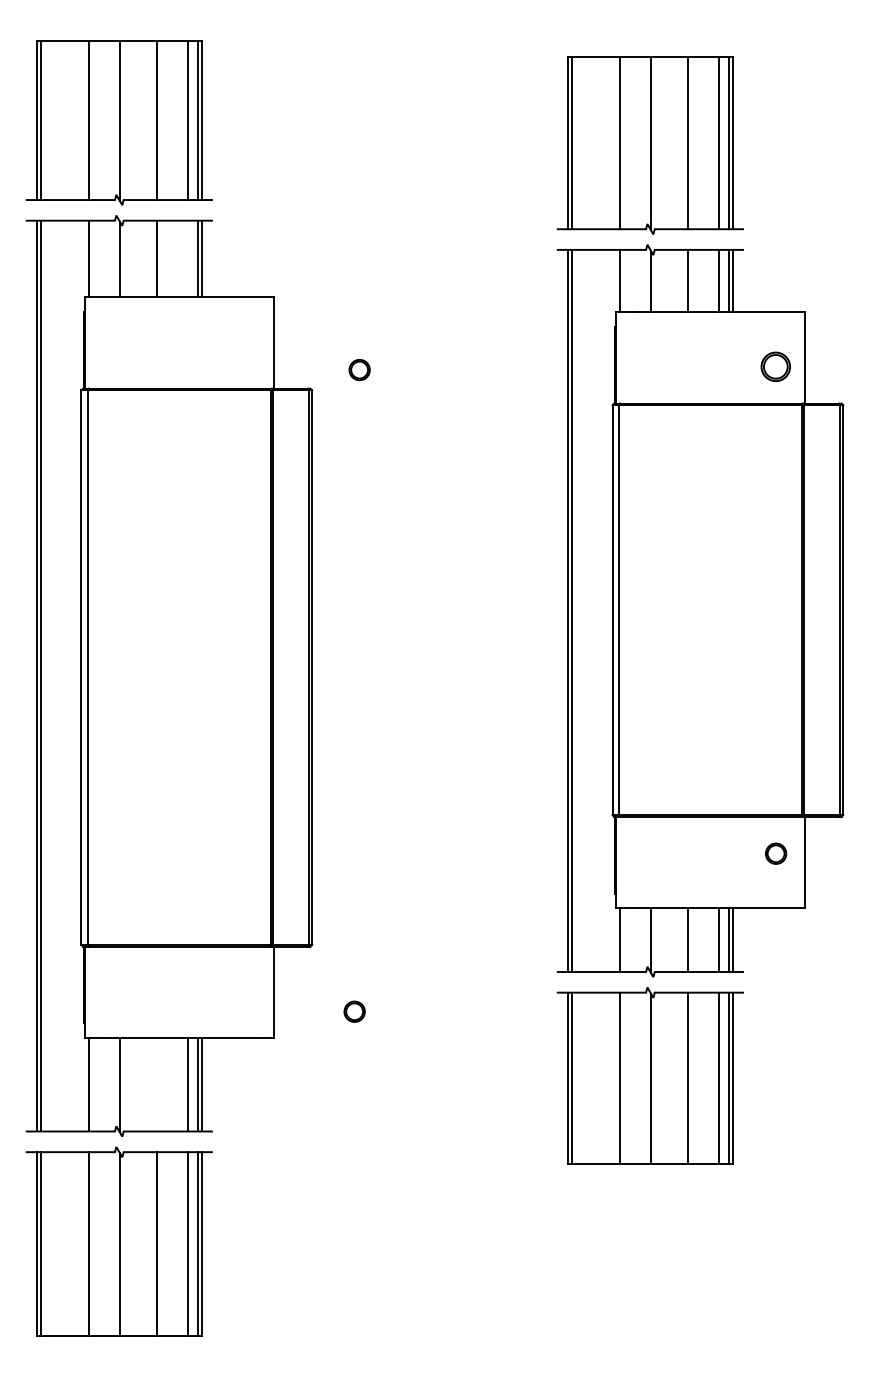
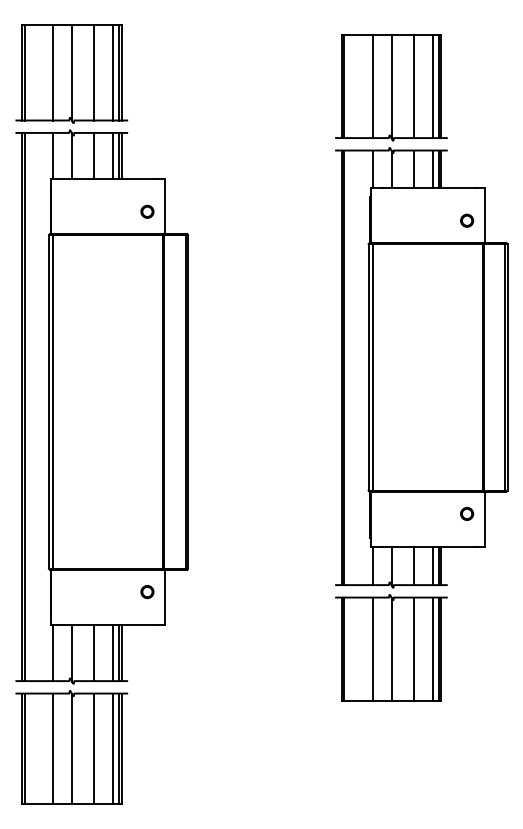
line: (186, 258) -> (112, 155), added
circle: (776, 366) -> (467, 220), size x0.71
circle: (359, 369) -> (147, 211), moved
circle: (354, 1012) -> (147, 592), moved
line: (157, 1083) -> (94, 652), added

